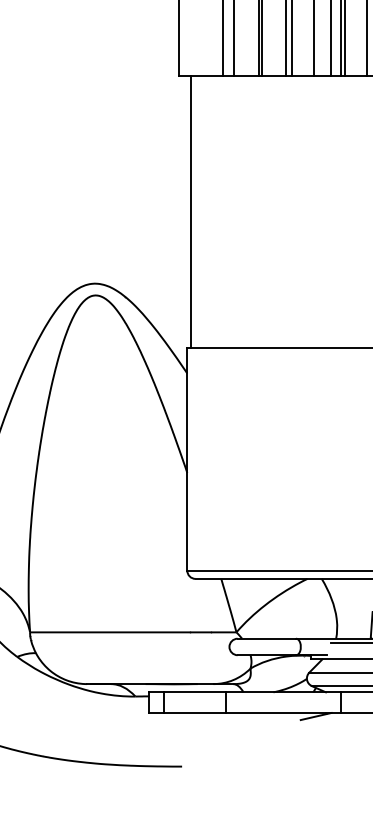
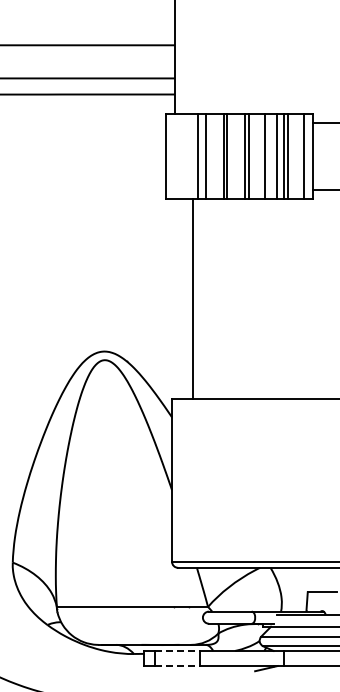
line: (192, 211) -> (193, 298), moved
line: (194, 691) -> (177, 650), solid -> dashed
line: (194, 713) -> (177, 666), solid -> dashed

